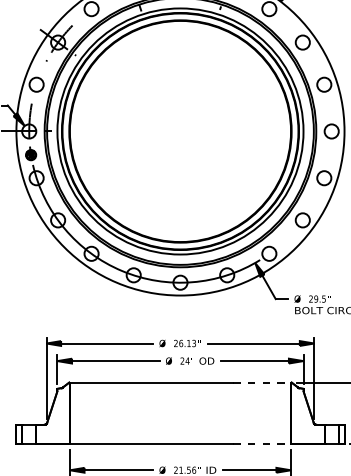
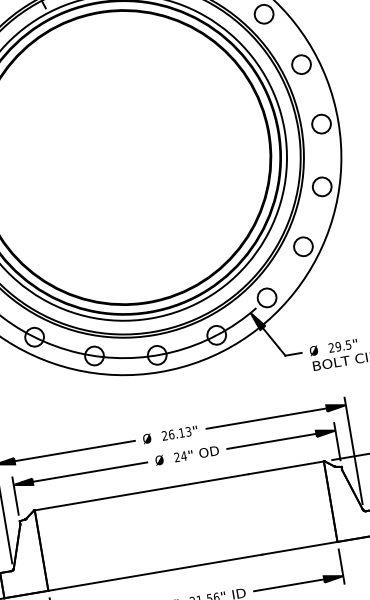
line: (262, 382) -> (286, 467), dashed -> solid
line: (262, 444) -> (300, 548), dashed -> solid

